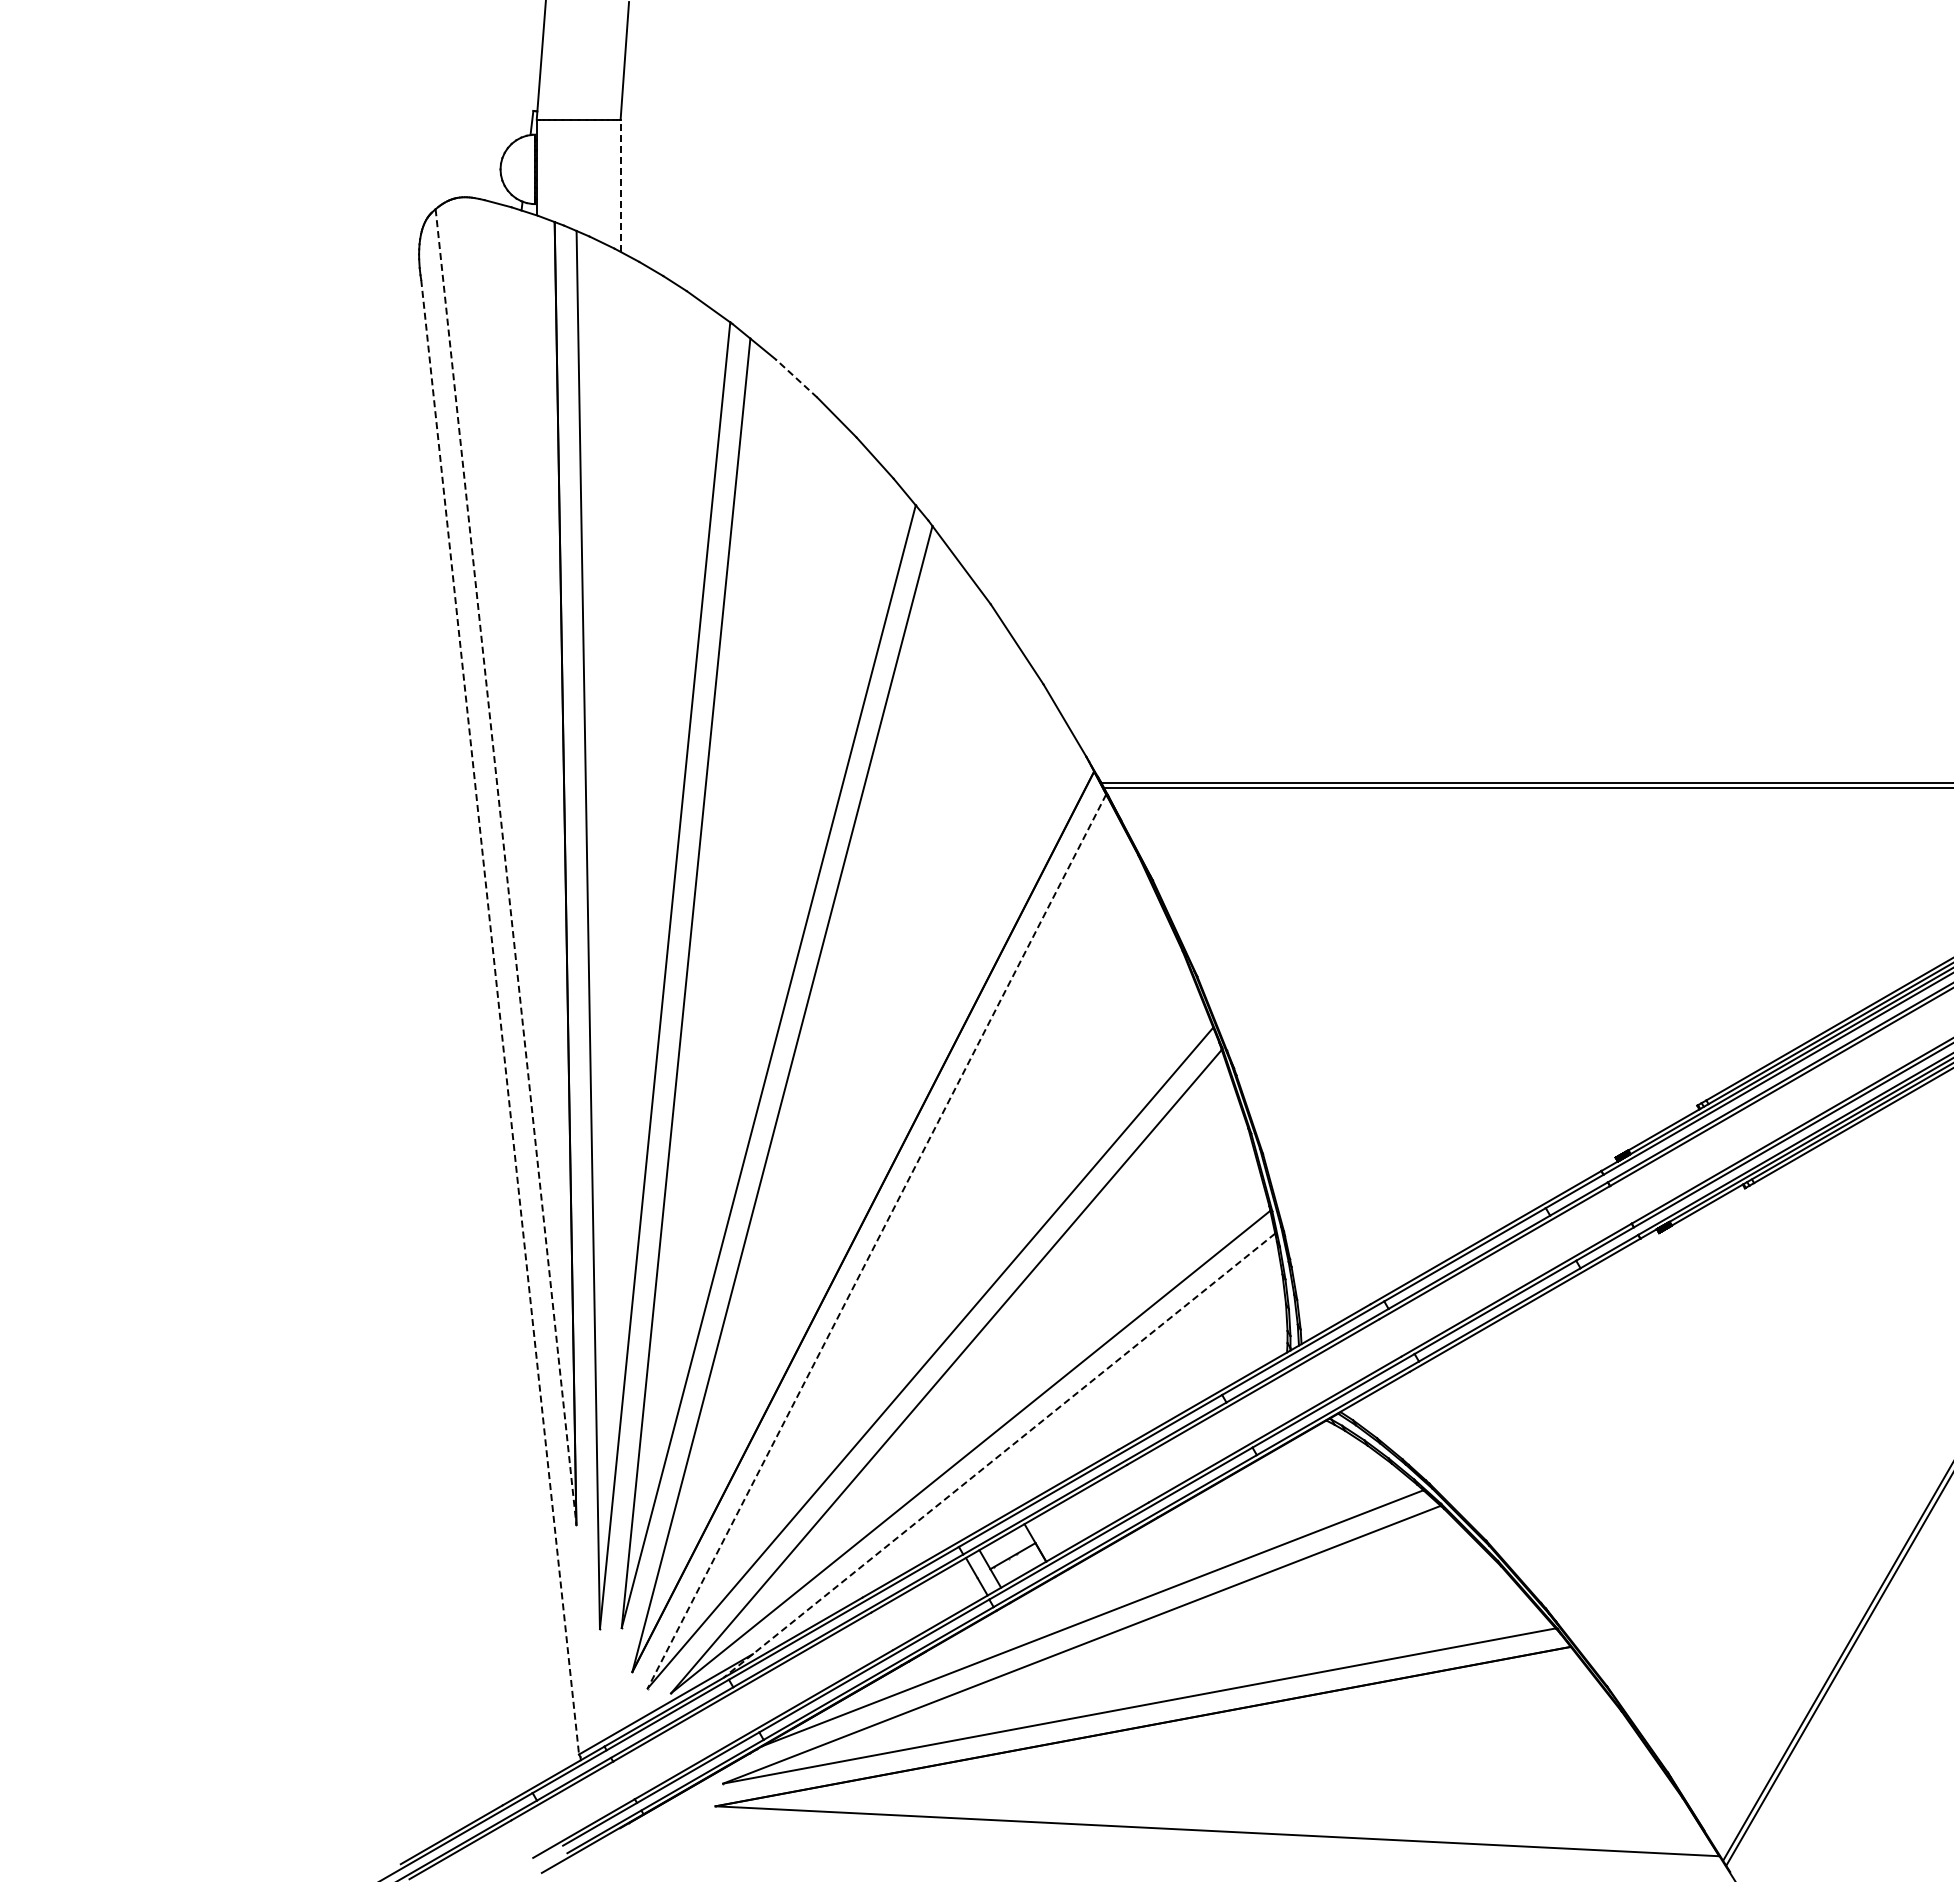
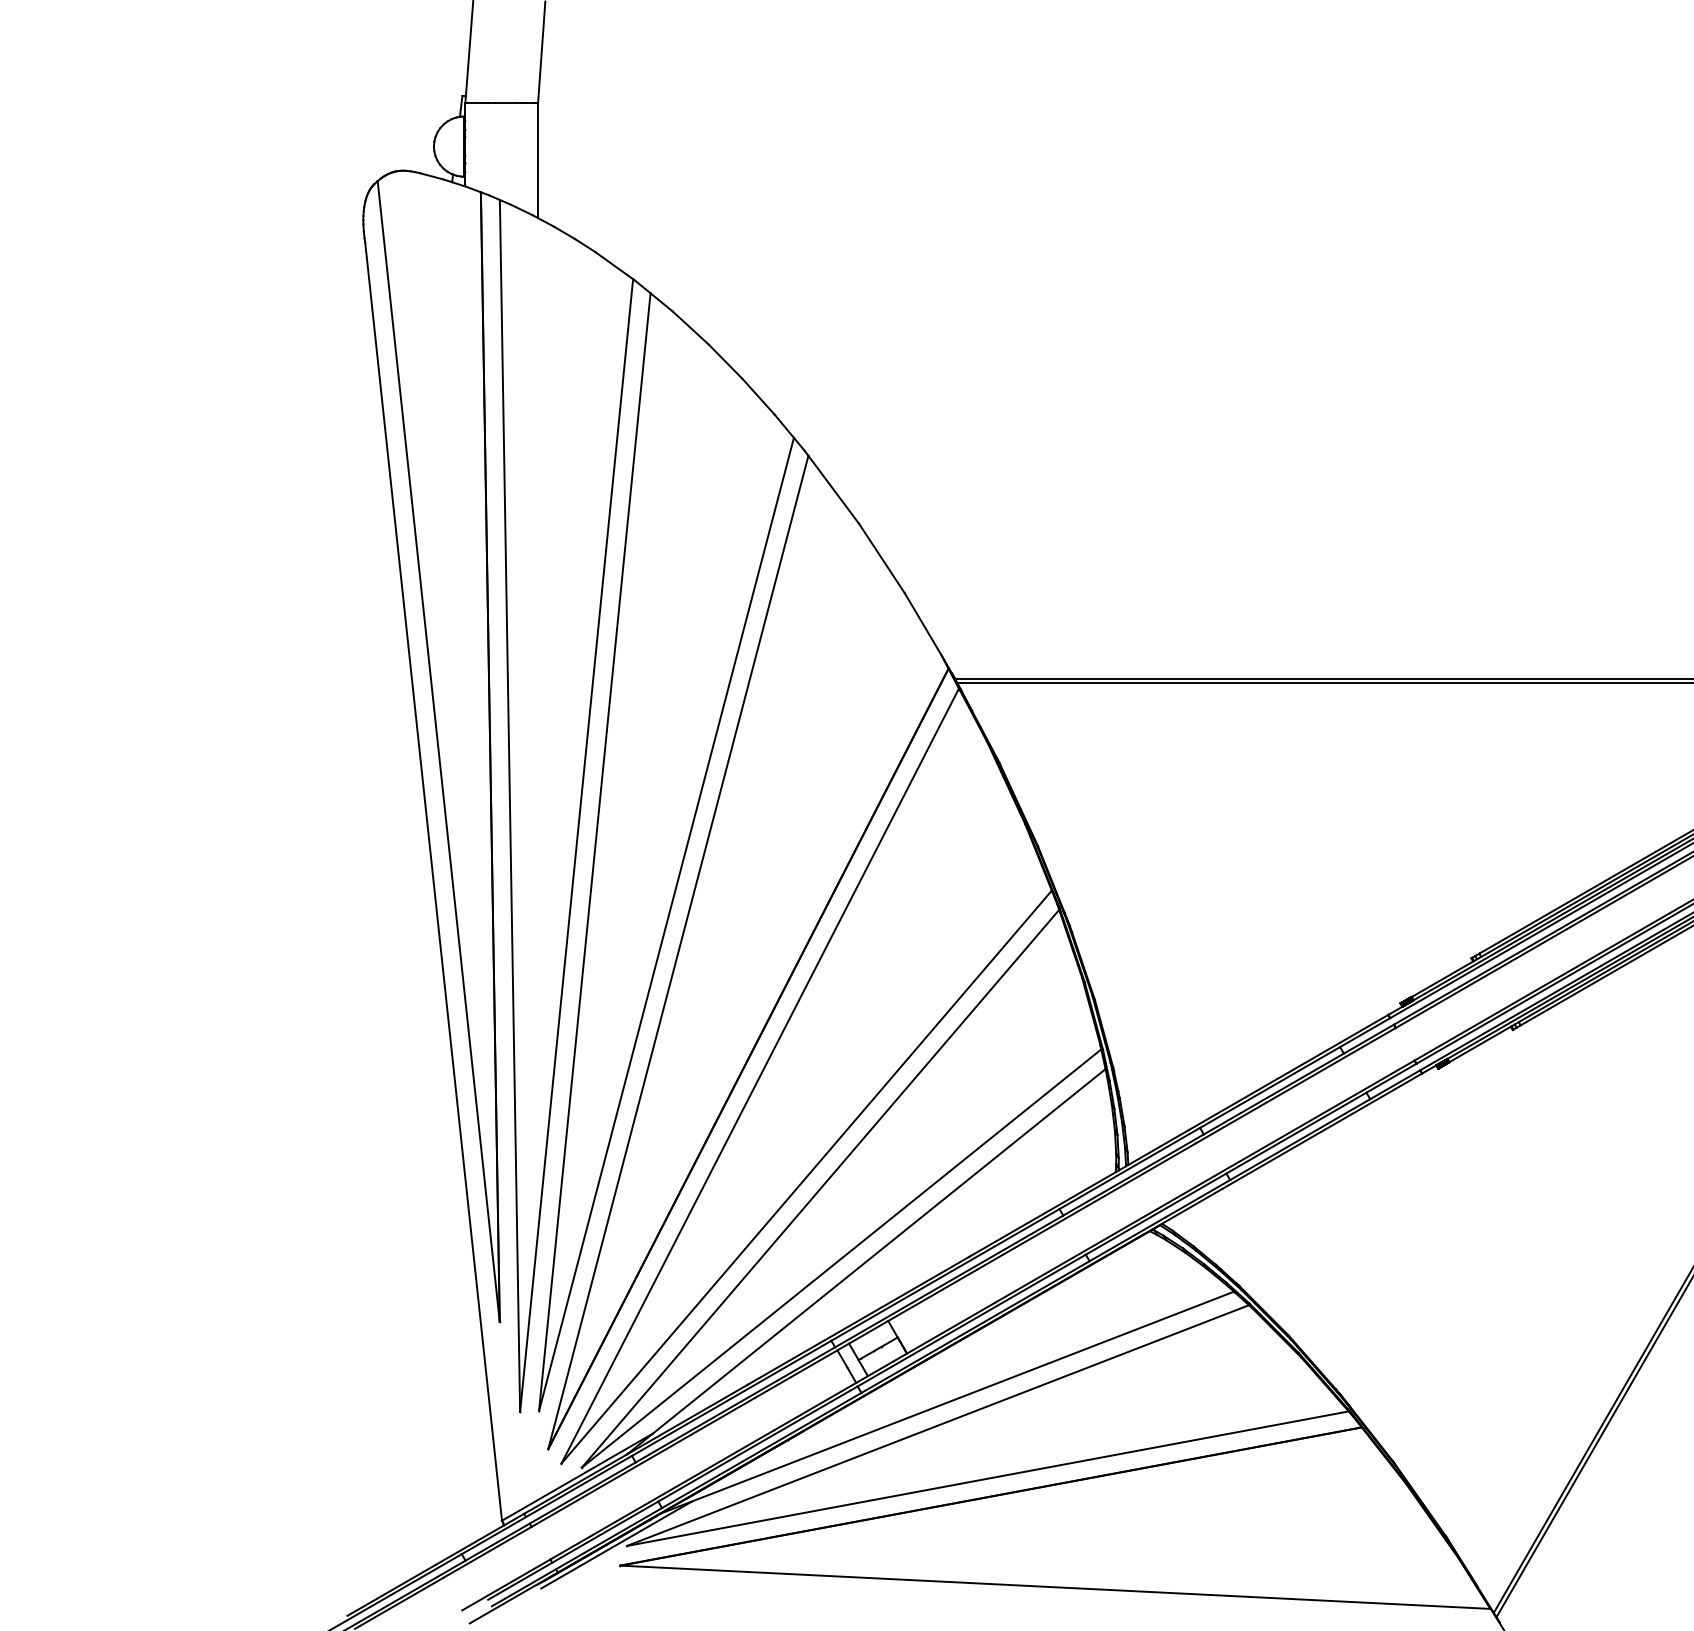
line: (620, 185) -> (537, 160), dashed -> solid
line: (796, 378) -> (690, 327), dashed -> solid
line: (506, 867) -> (439, 751), dashed -> solid
line: (500, 1017) -> (433, 881), dashed -> solid
line: (876, 1241) -> (759, 1076), dashed -> solid
line: (998, 1456) -> (865, 1262), dashed -> solid
line: (711, 1782) -> (616, 1544), added

